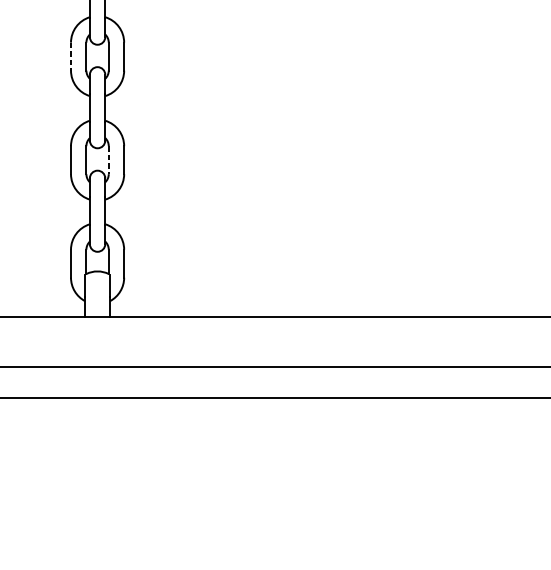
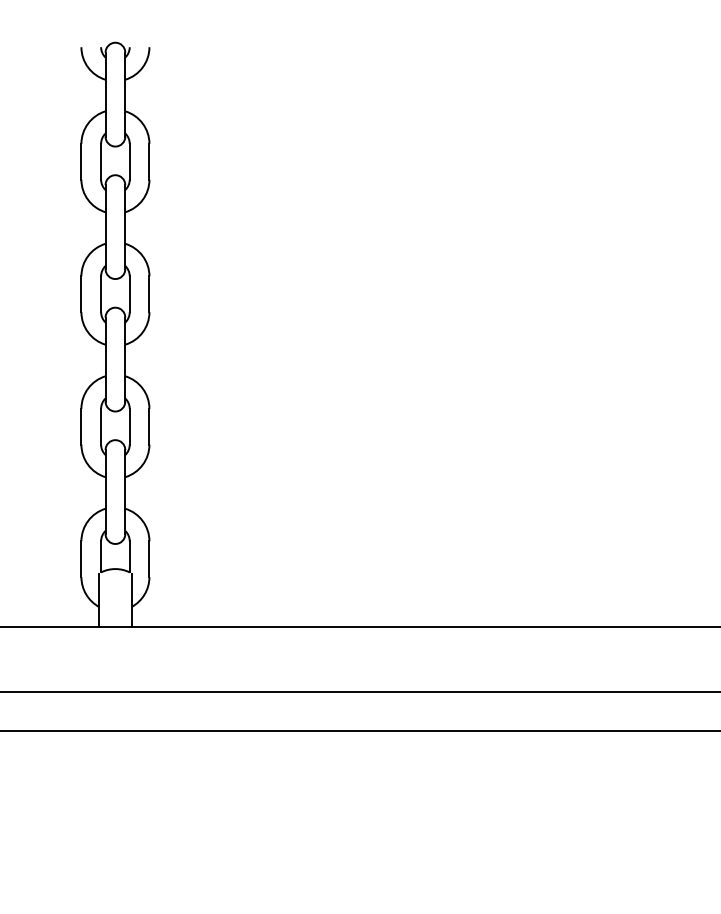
line: (71, 56) -> (81, 294), dashed -> solid
line: (108, 160) -> (129, 426), dashed -> solid

